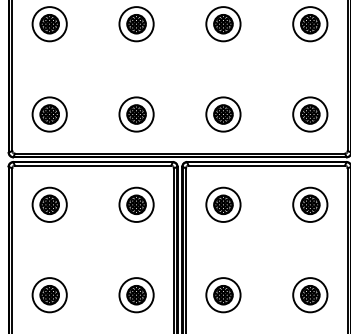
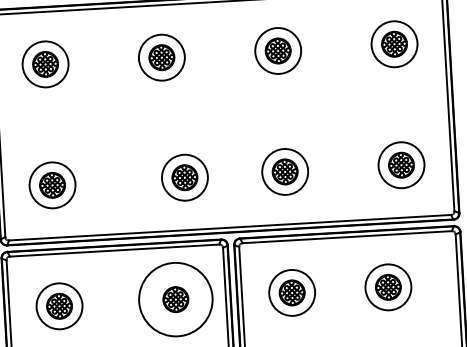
part: (136, 114) -> (184, 177), moved
circle: (136, 204) -> (175, 299), size x1.6
part: (310, 204) -> (388, 286), moved

